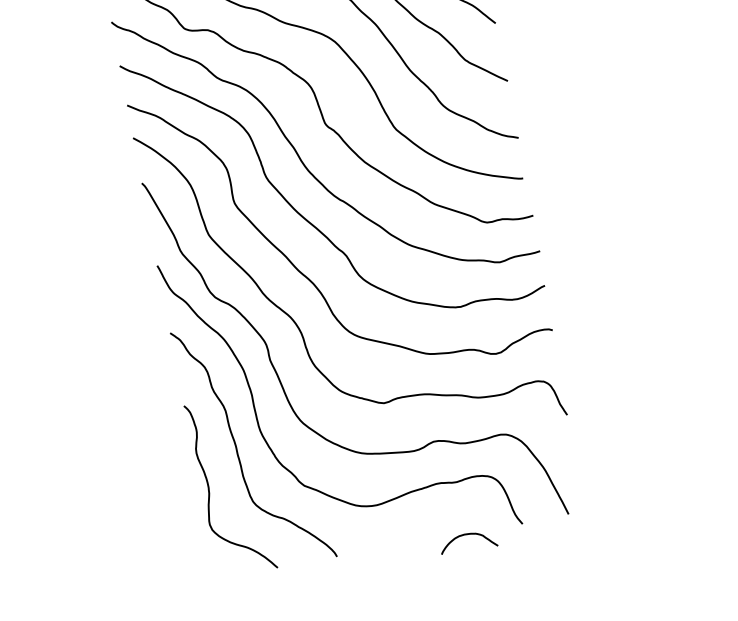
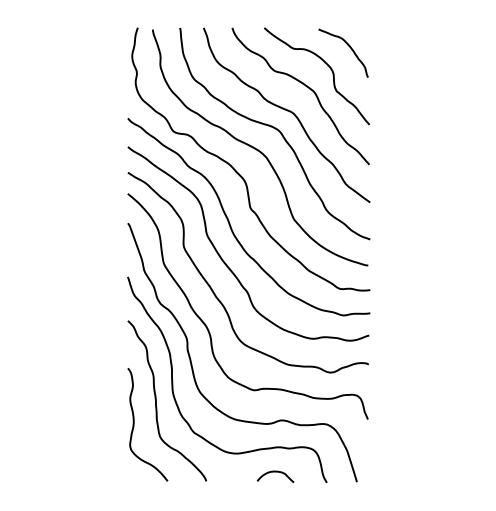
curve: (466, 535) -> (275, 472), moved

